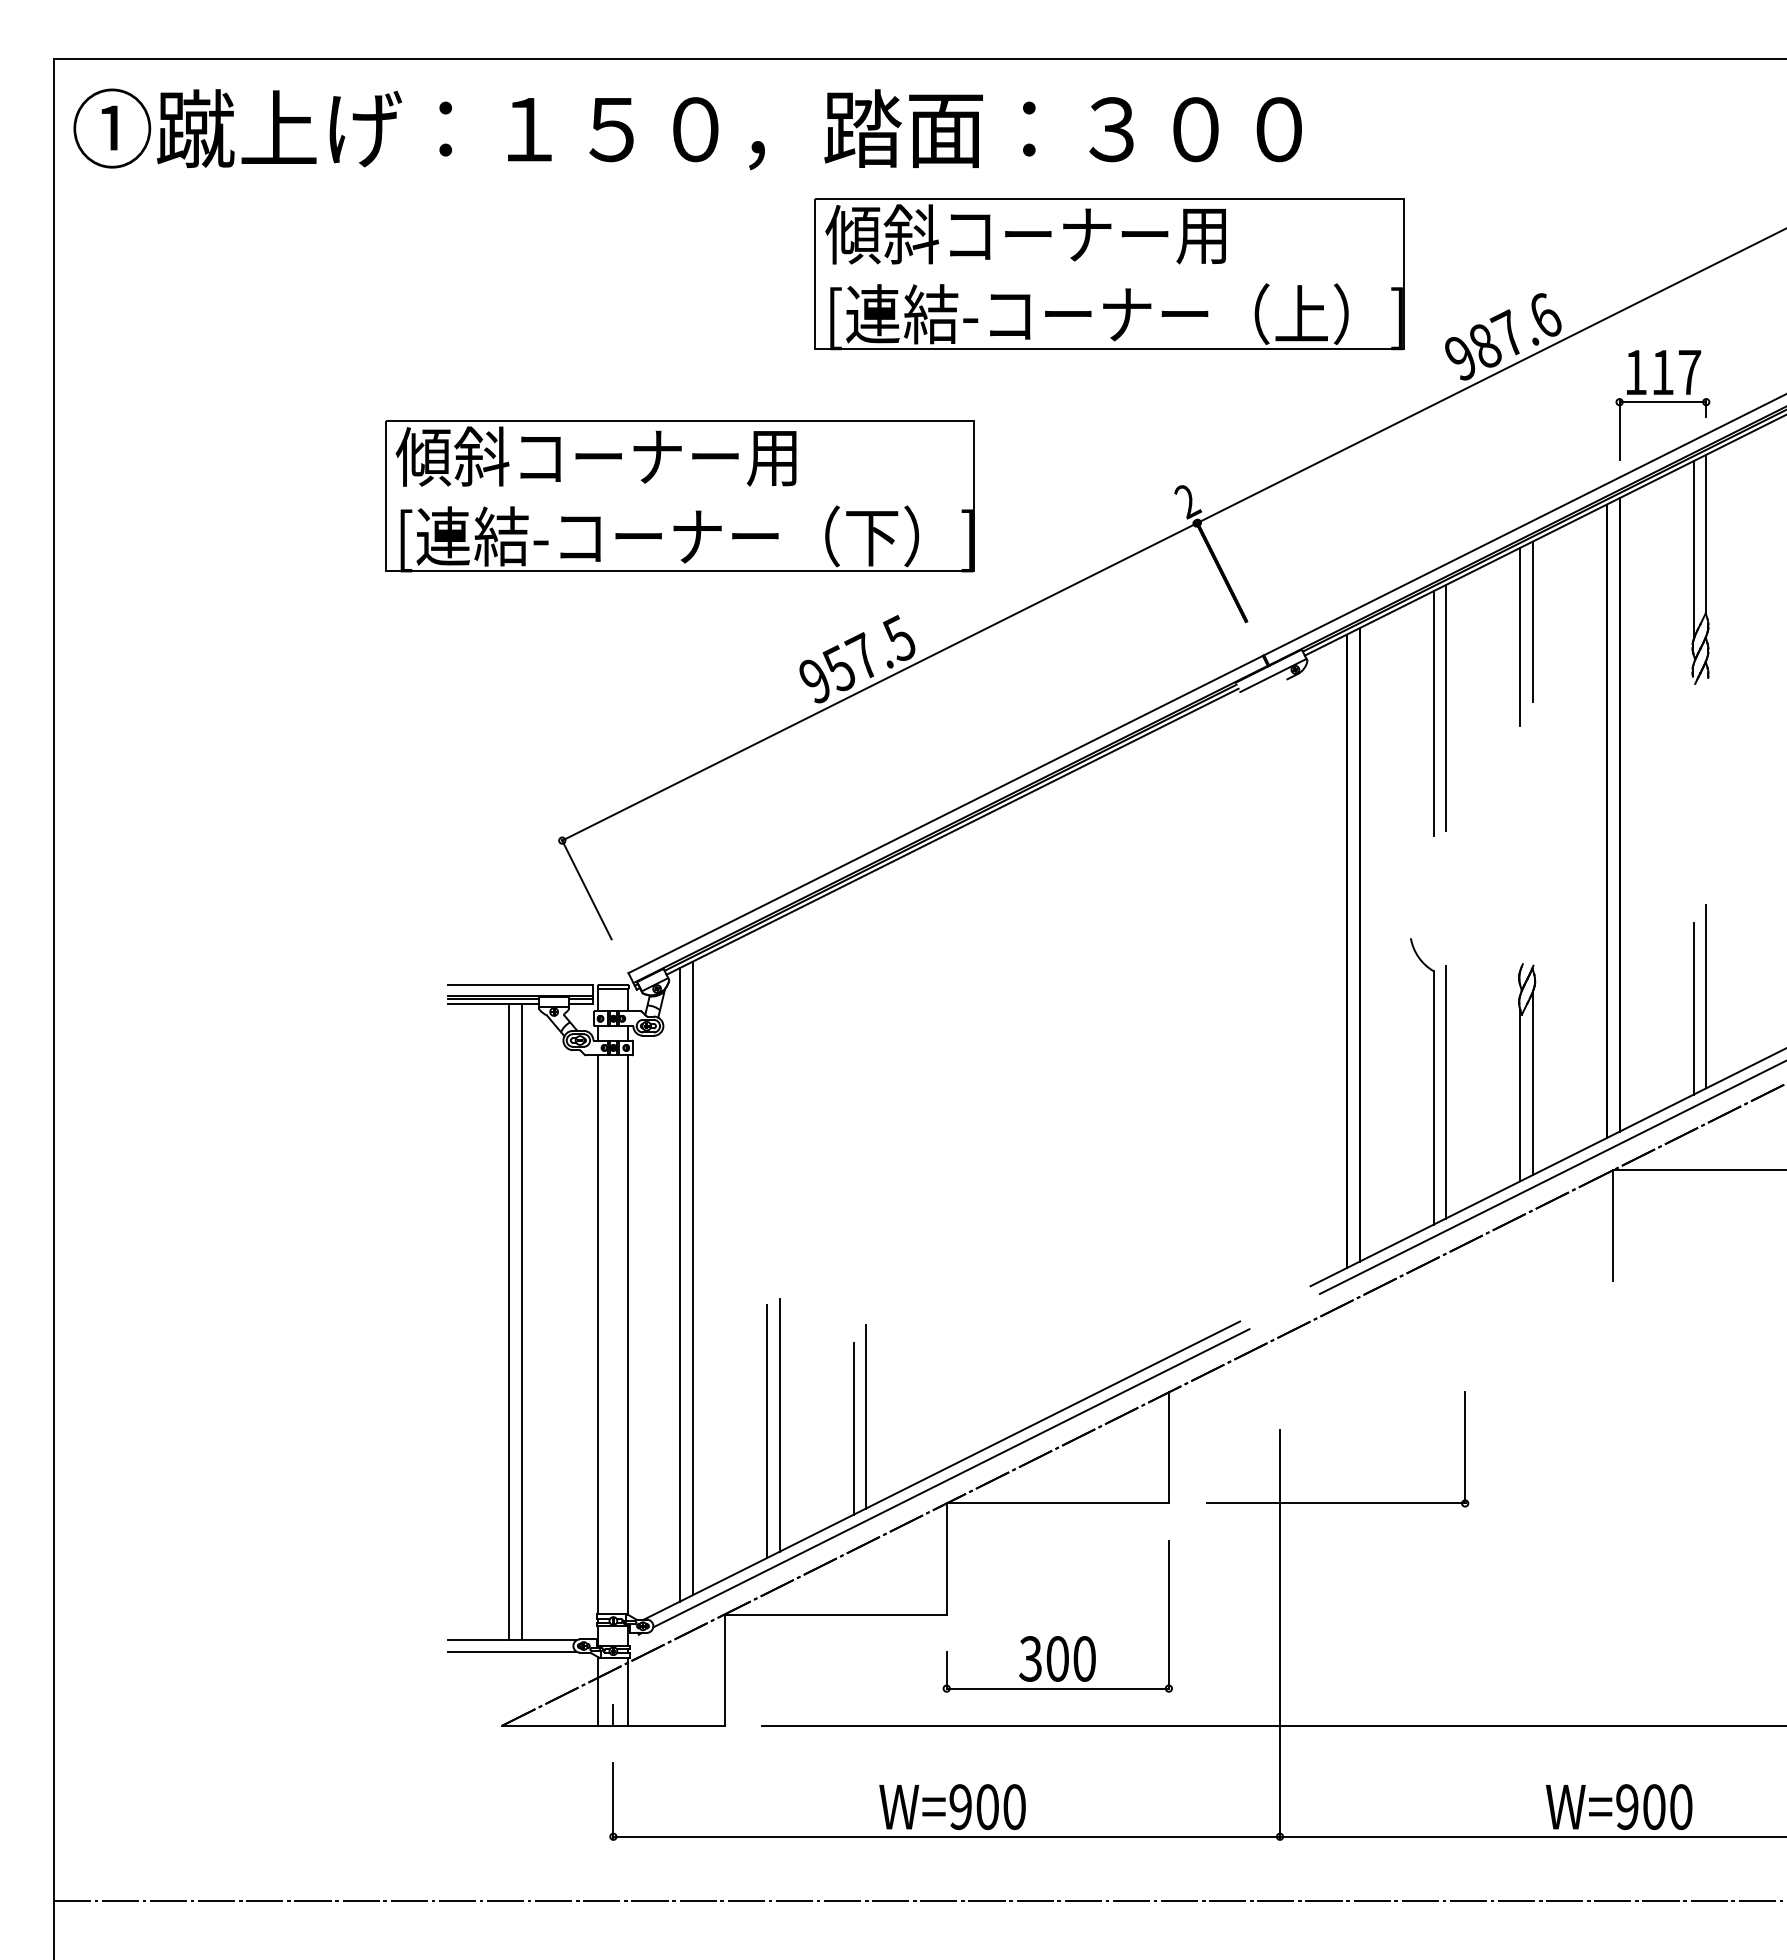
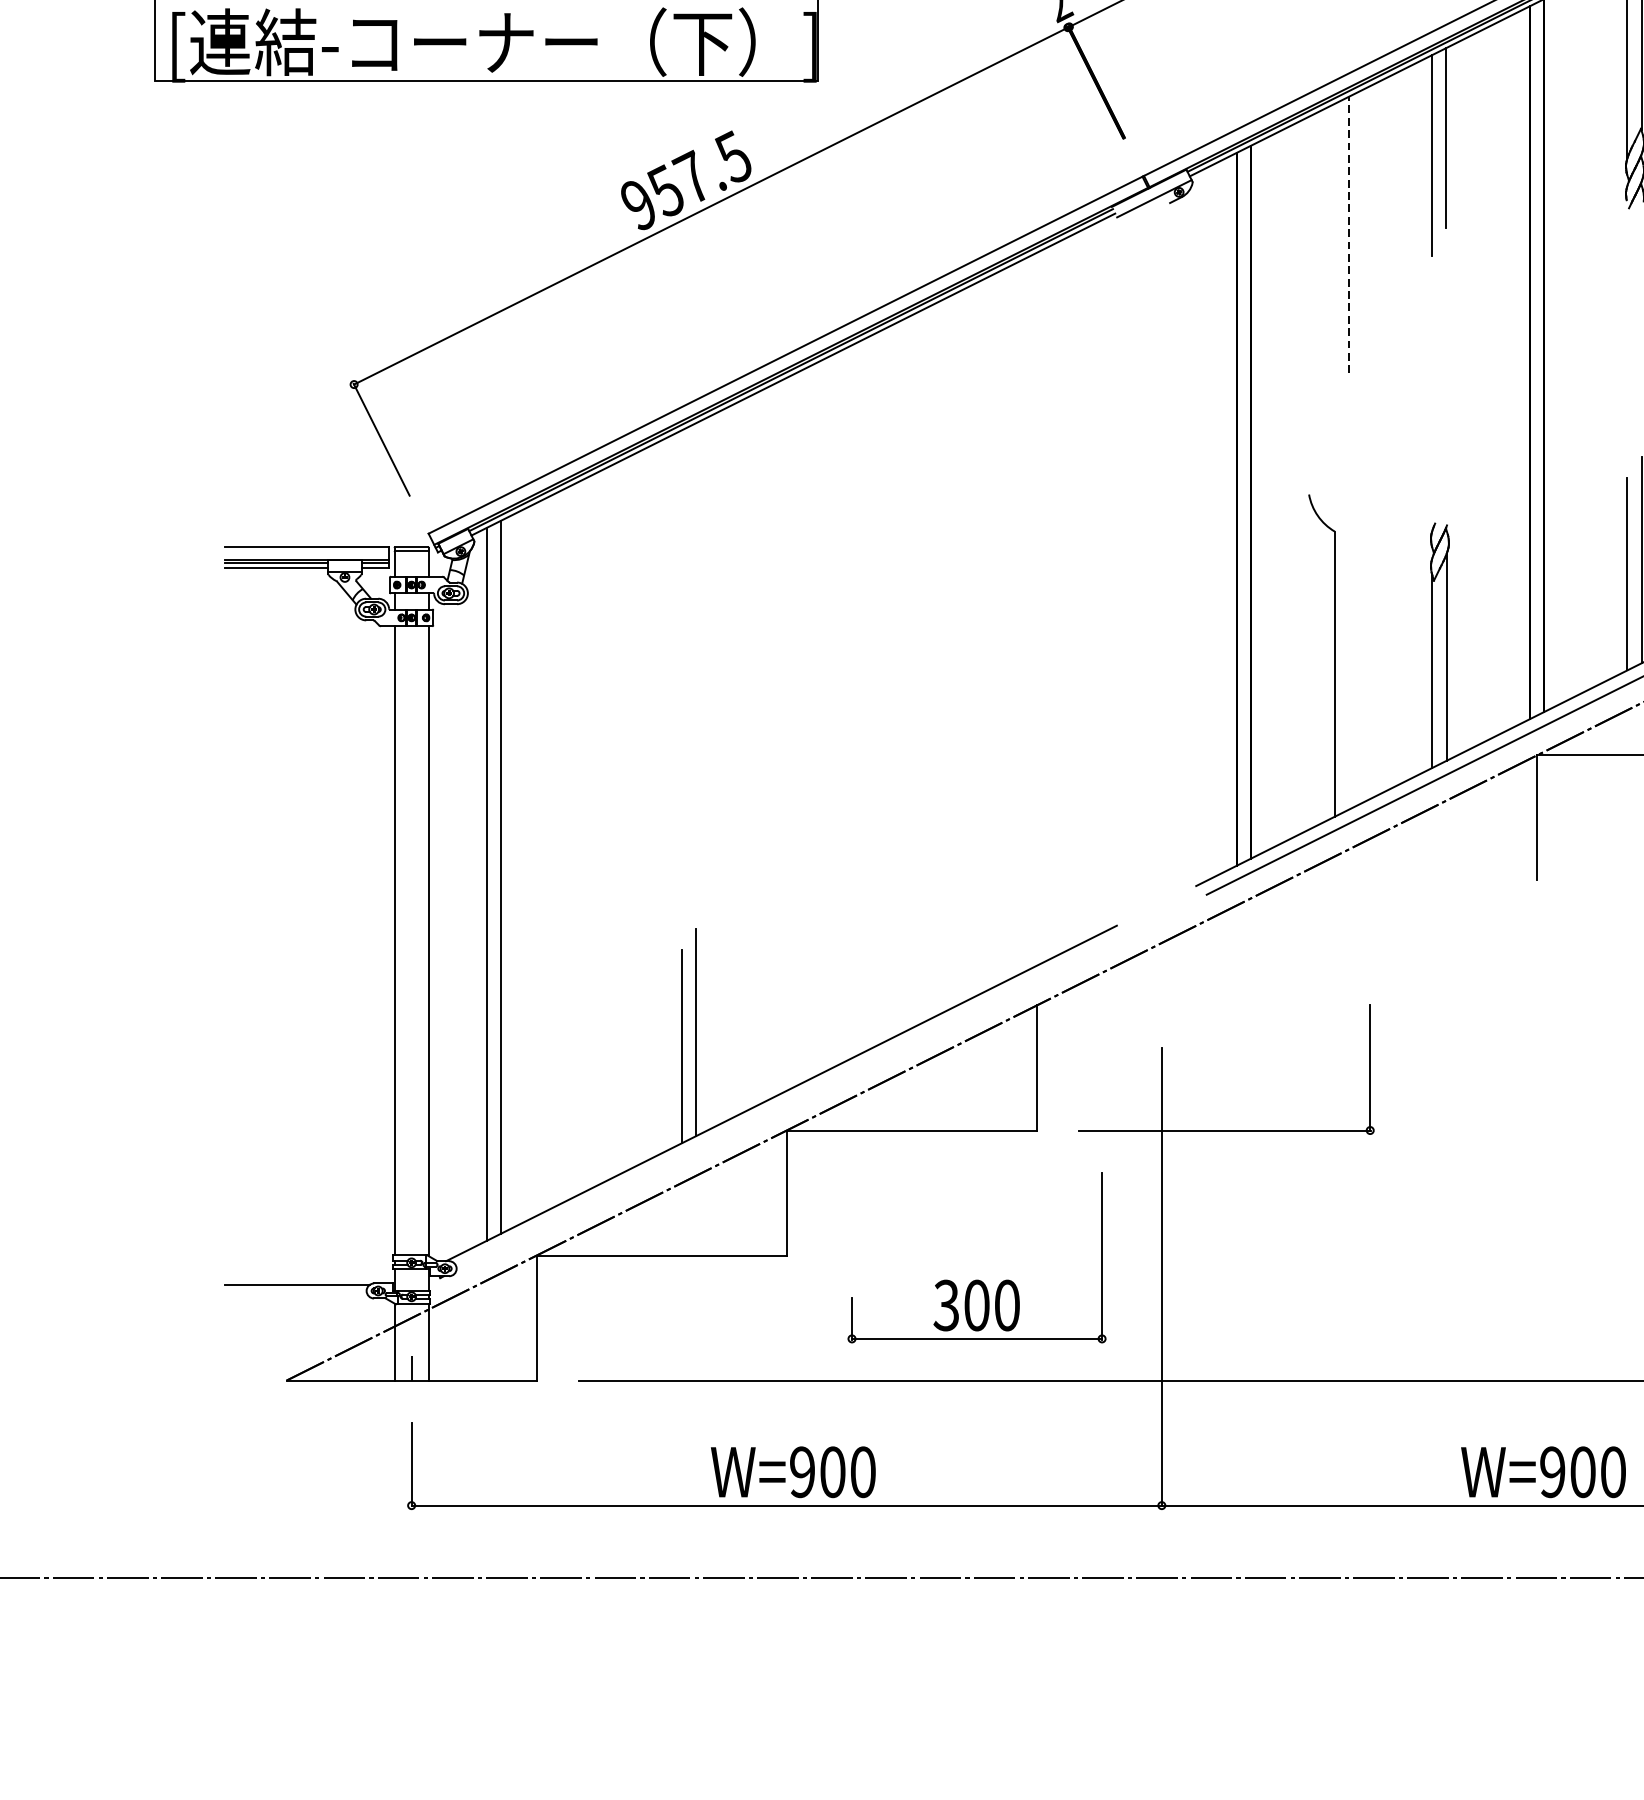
line: (1446, 707) -> (1349, 234), solid -> dashed
line: (1433, 713) -> (1334, 241), removed
line: (1446, 1092) -> (1349, 668), removed
line: (509, 1321) -> (294, 925), removed
line: (521, 1321) -> (308, 925), removed
line: (779, 1425) -> (598, 1042), removed
line: (767, 1431) -> (585, 1049), removed
line: (951, 1478) -> (792, 1102), removed
part: (1057, 1636) -> (976, 1280), moved
line: (511, 1651) -> (296, 1297), removed

